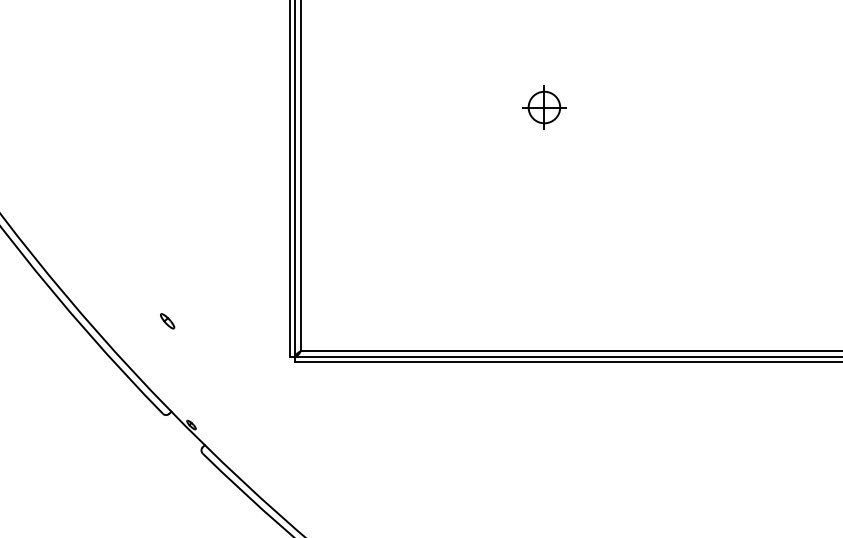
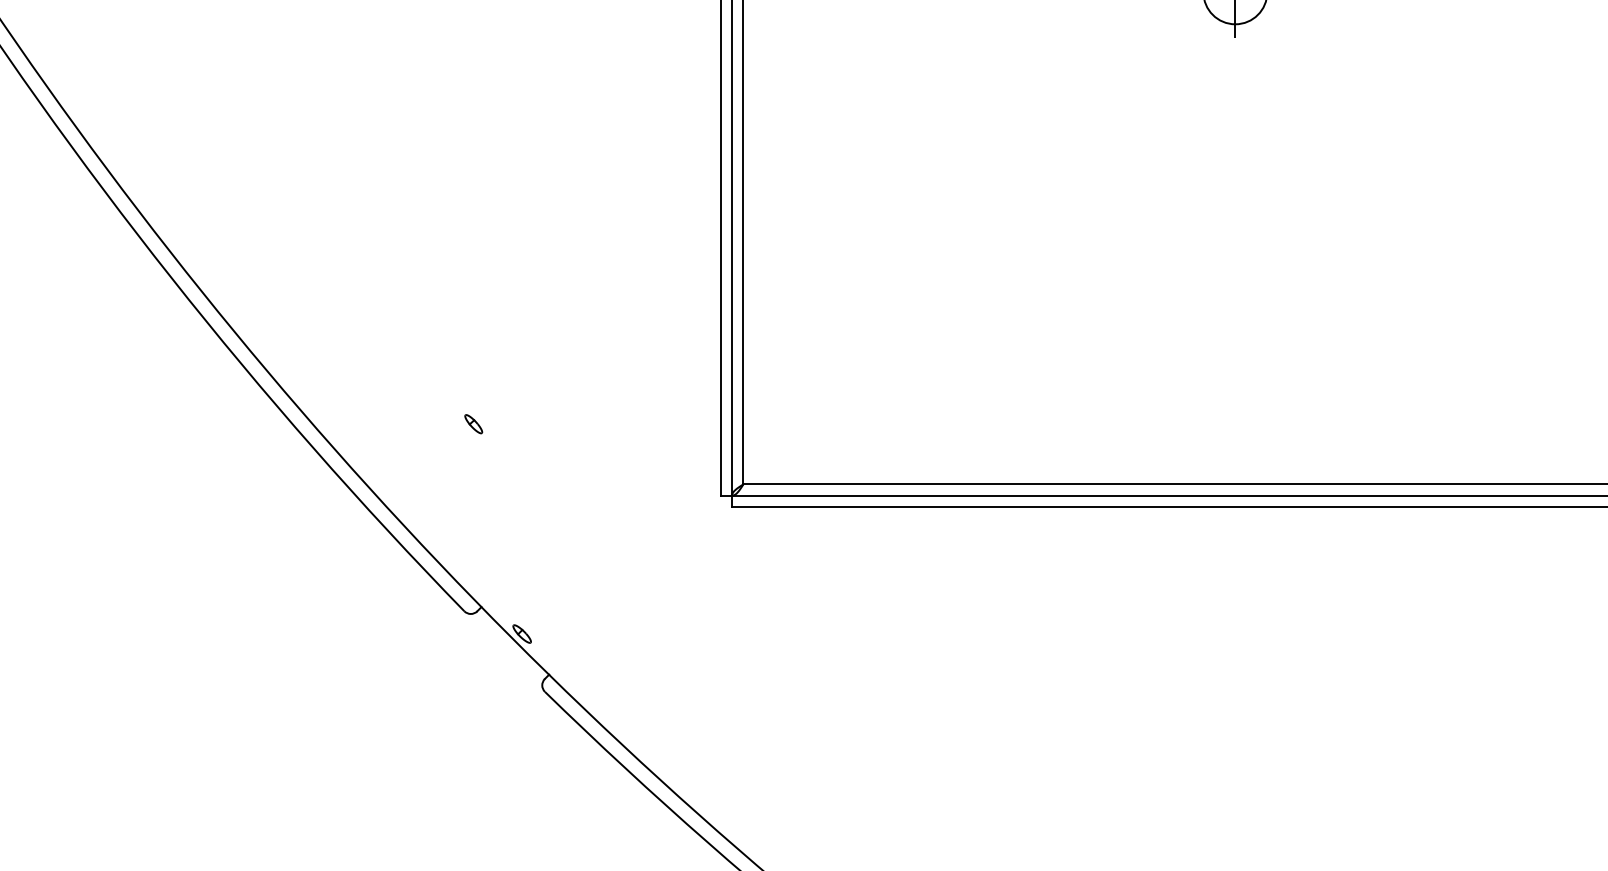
part: (167, 320) -> (473, 422), size x0.62

